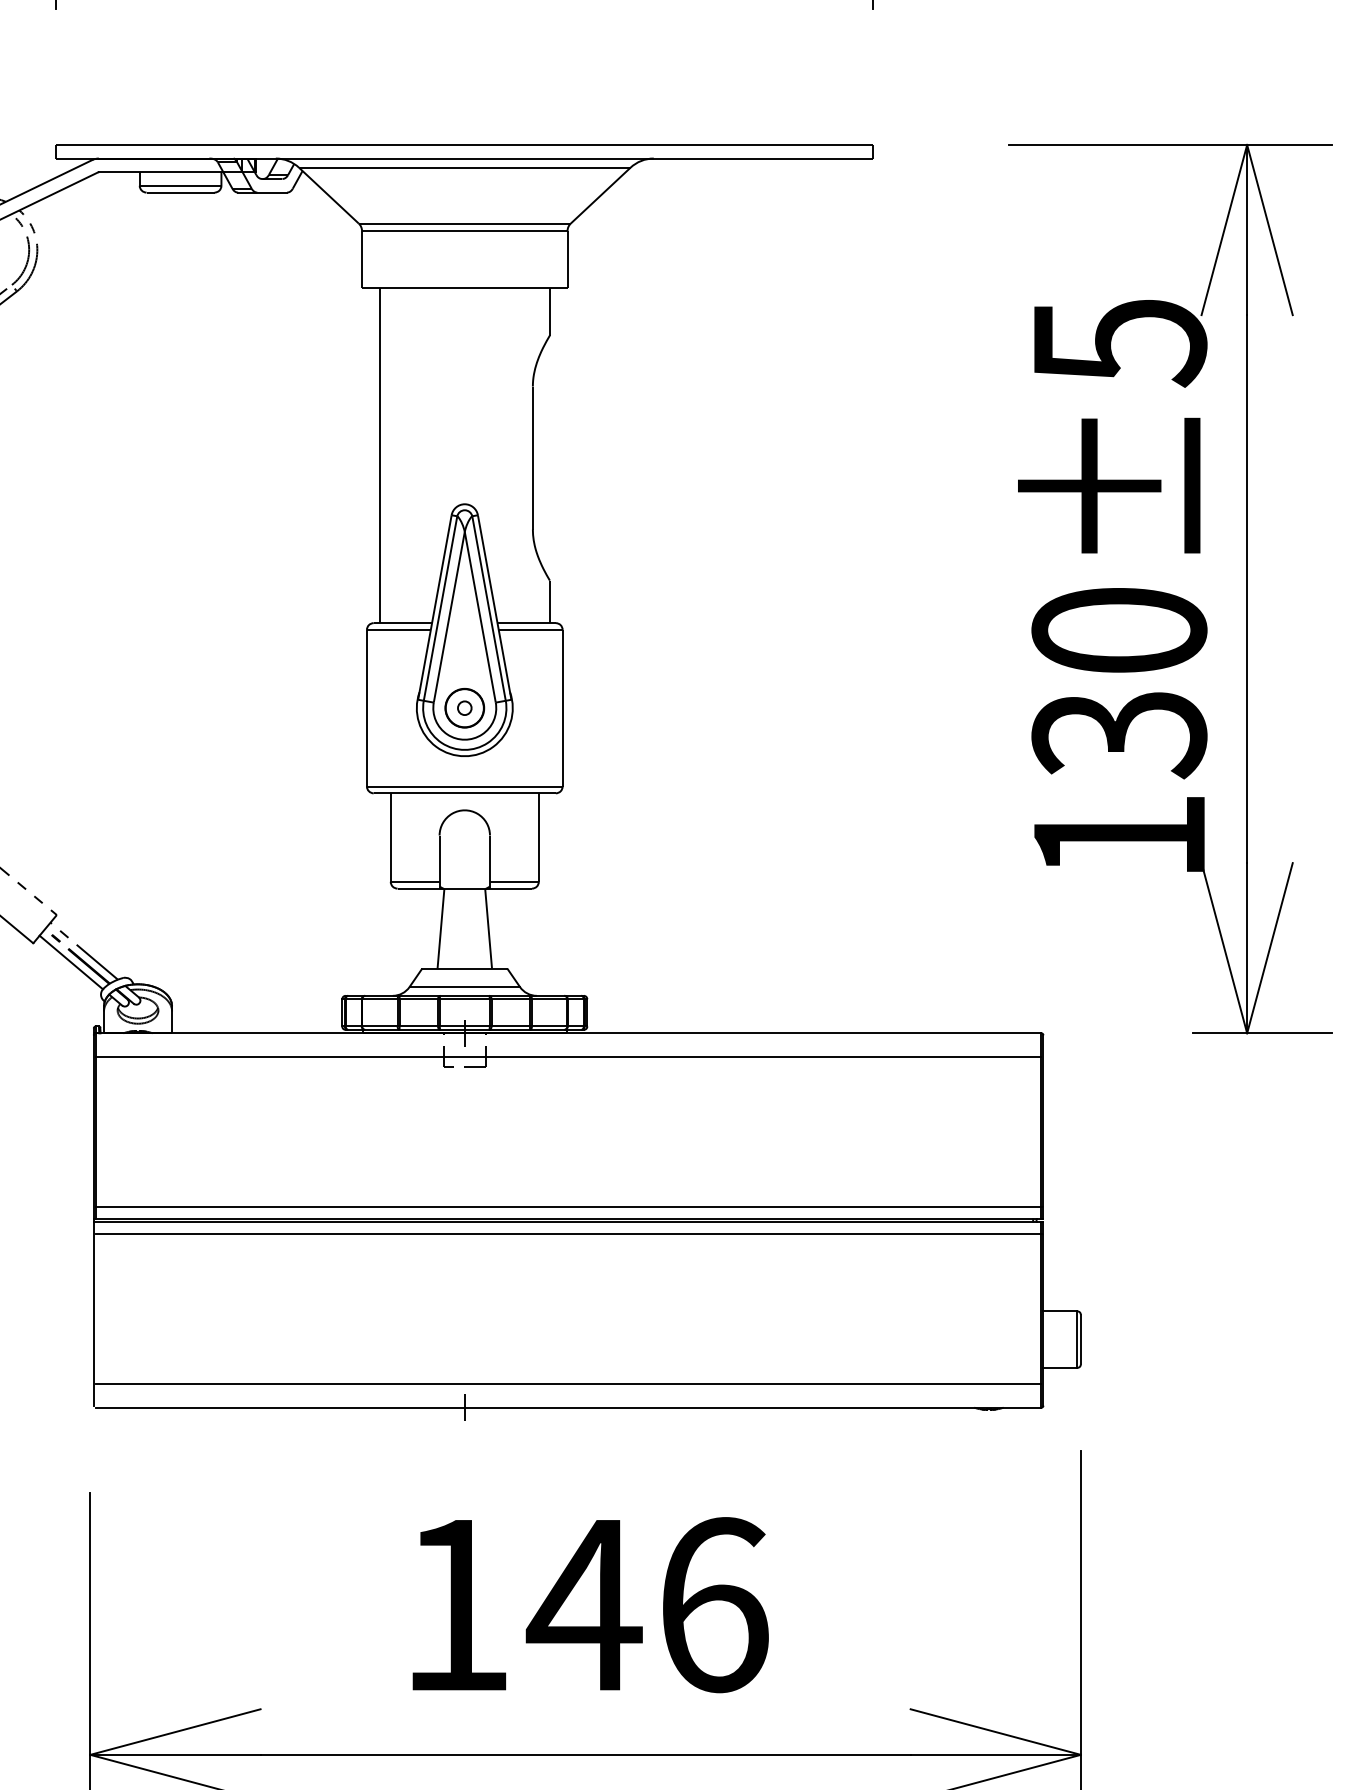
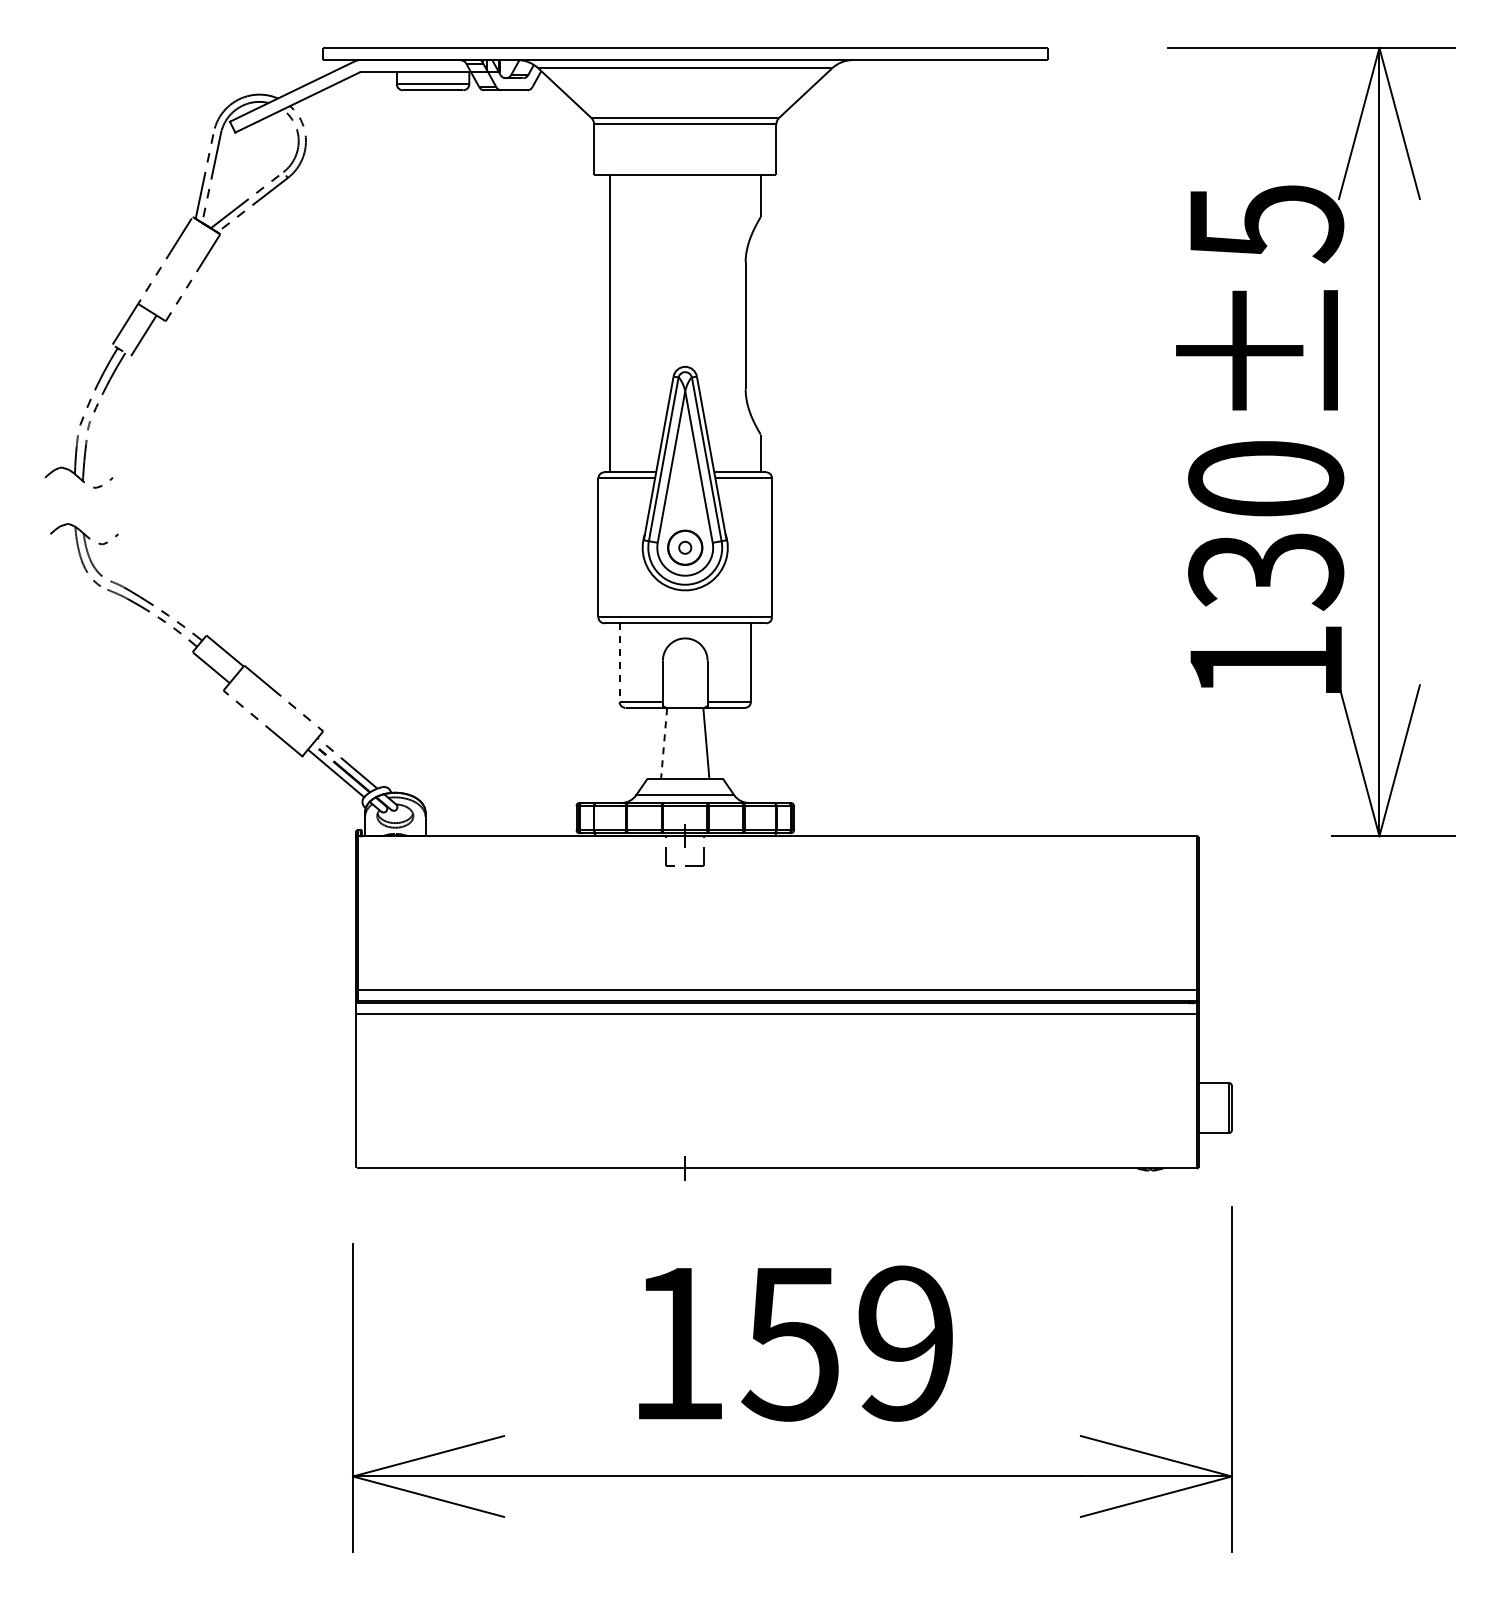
line: (390, 838) -> (619, 663), solid -> dashed
line: (441, 929) -> (664, 744), solid -> dashed
line: (567, 1057) -> (776, 857), removed
line: (567, 1384) -> (776, 1147), removed
text: (647, 1604) -> (847, 1343), 146 -> 159

